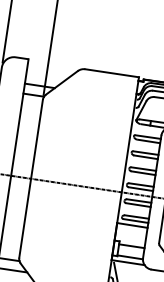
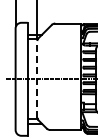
line: (31, 177) -> (37, 78), solid -> dashed

